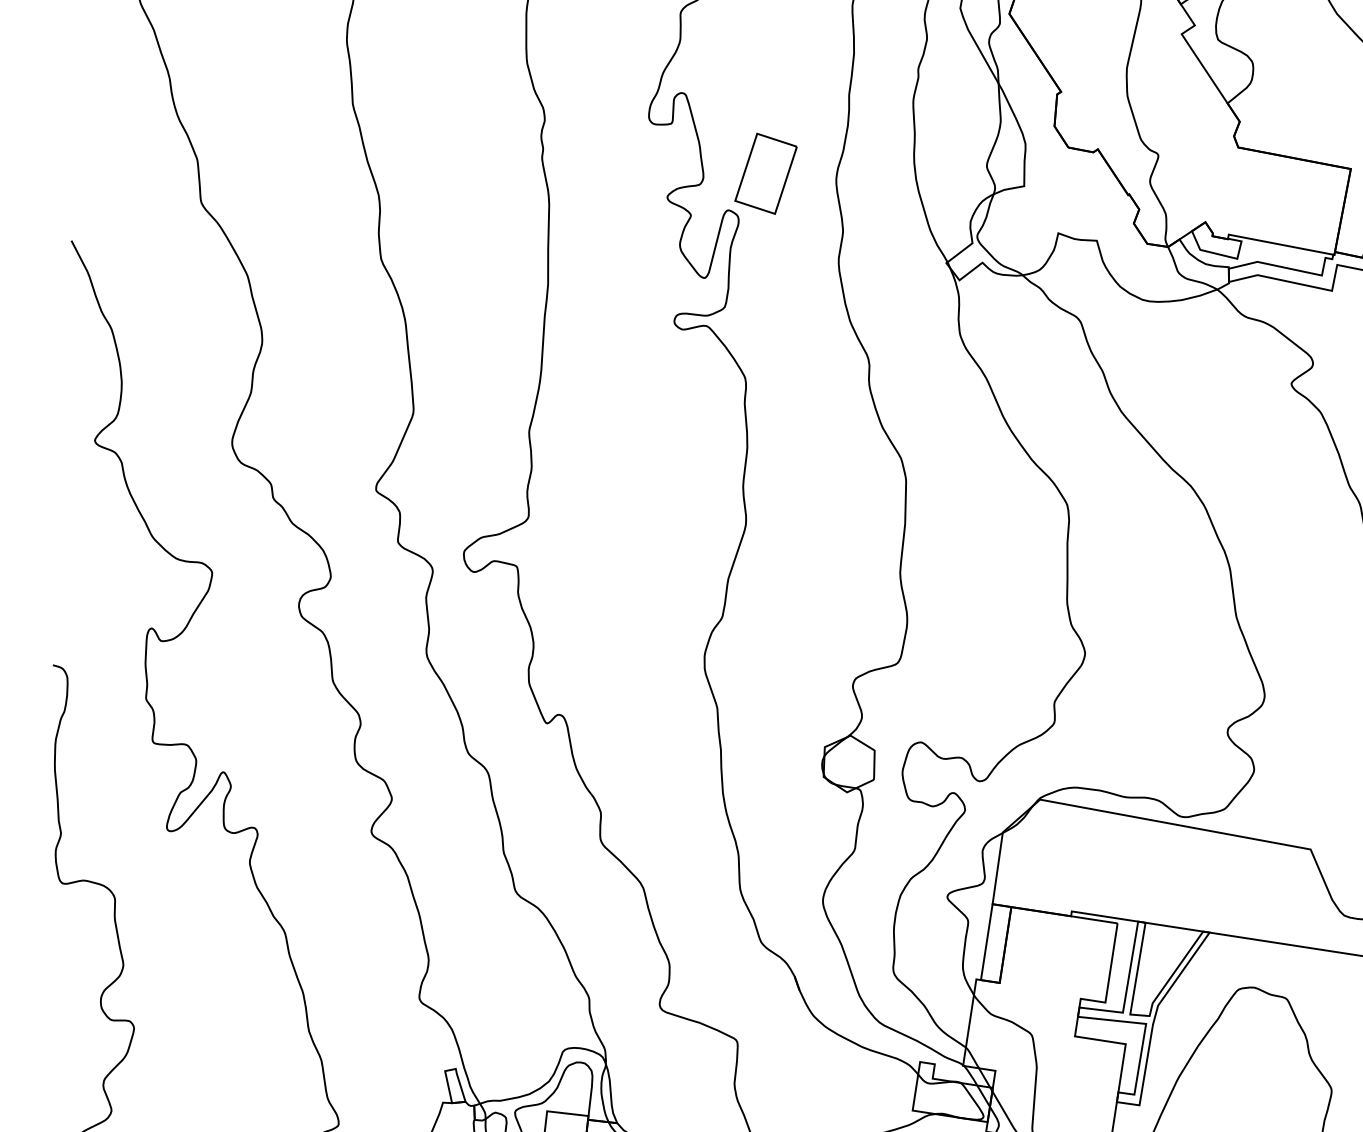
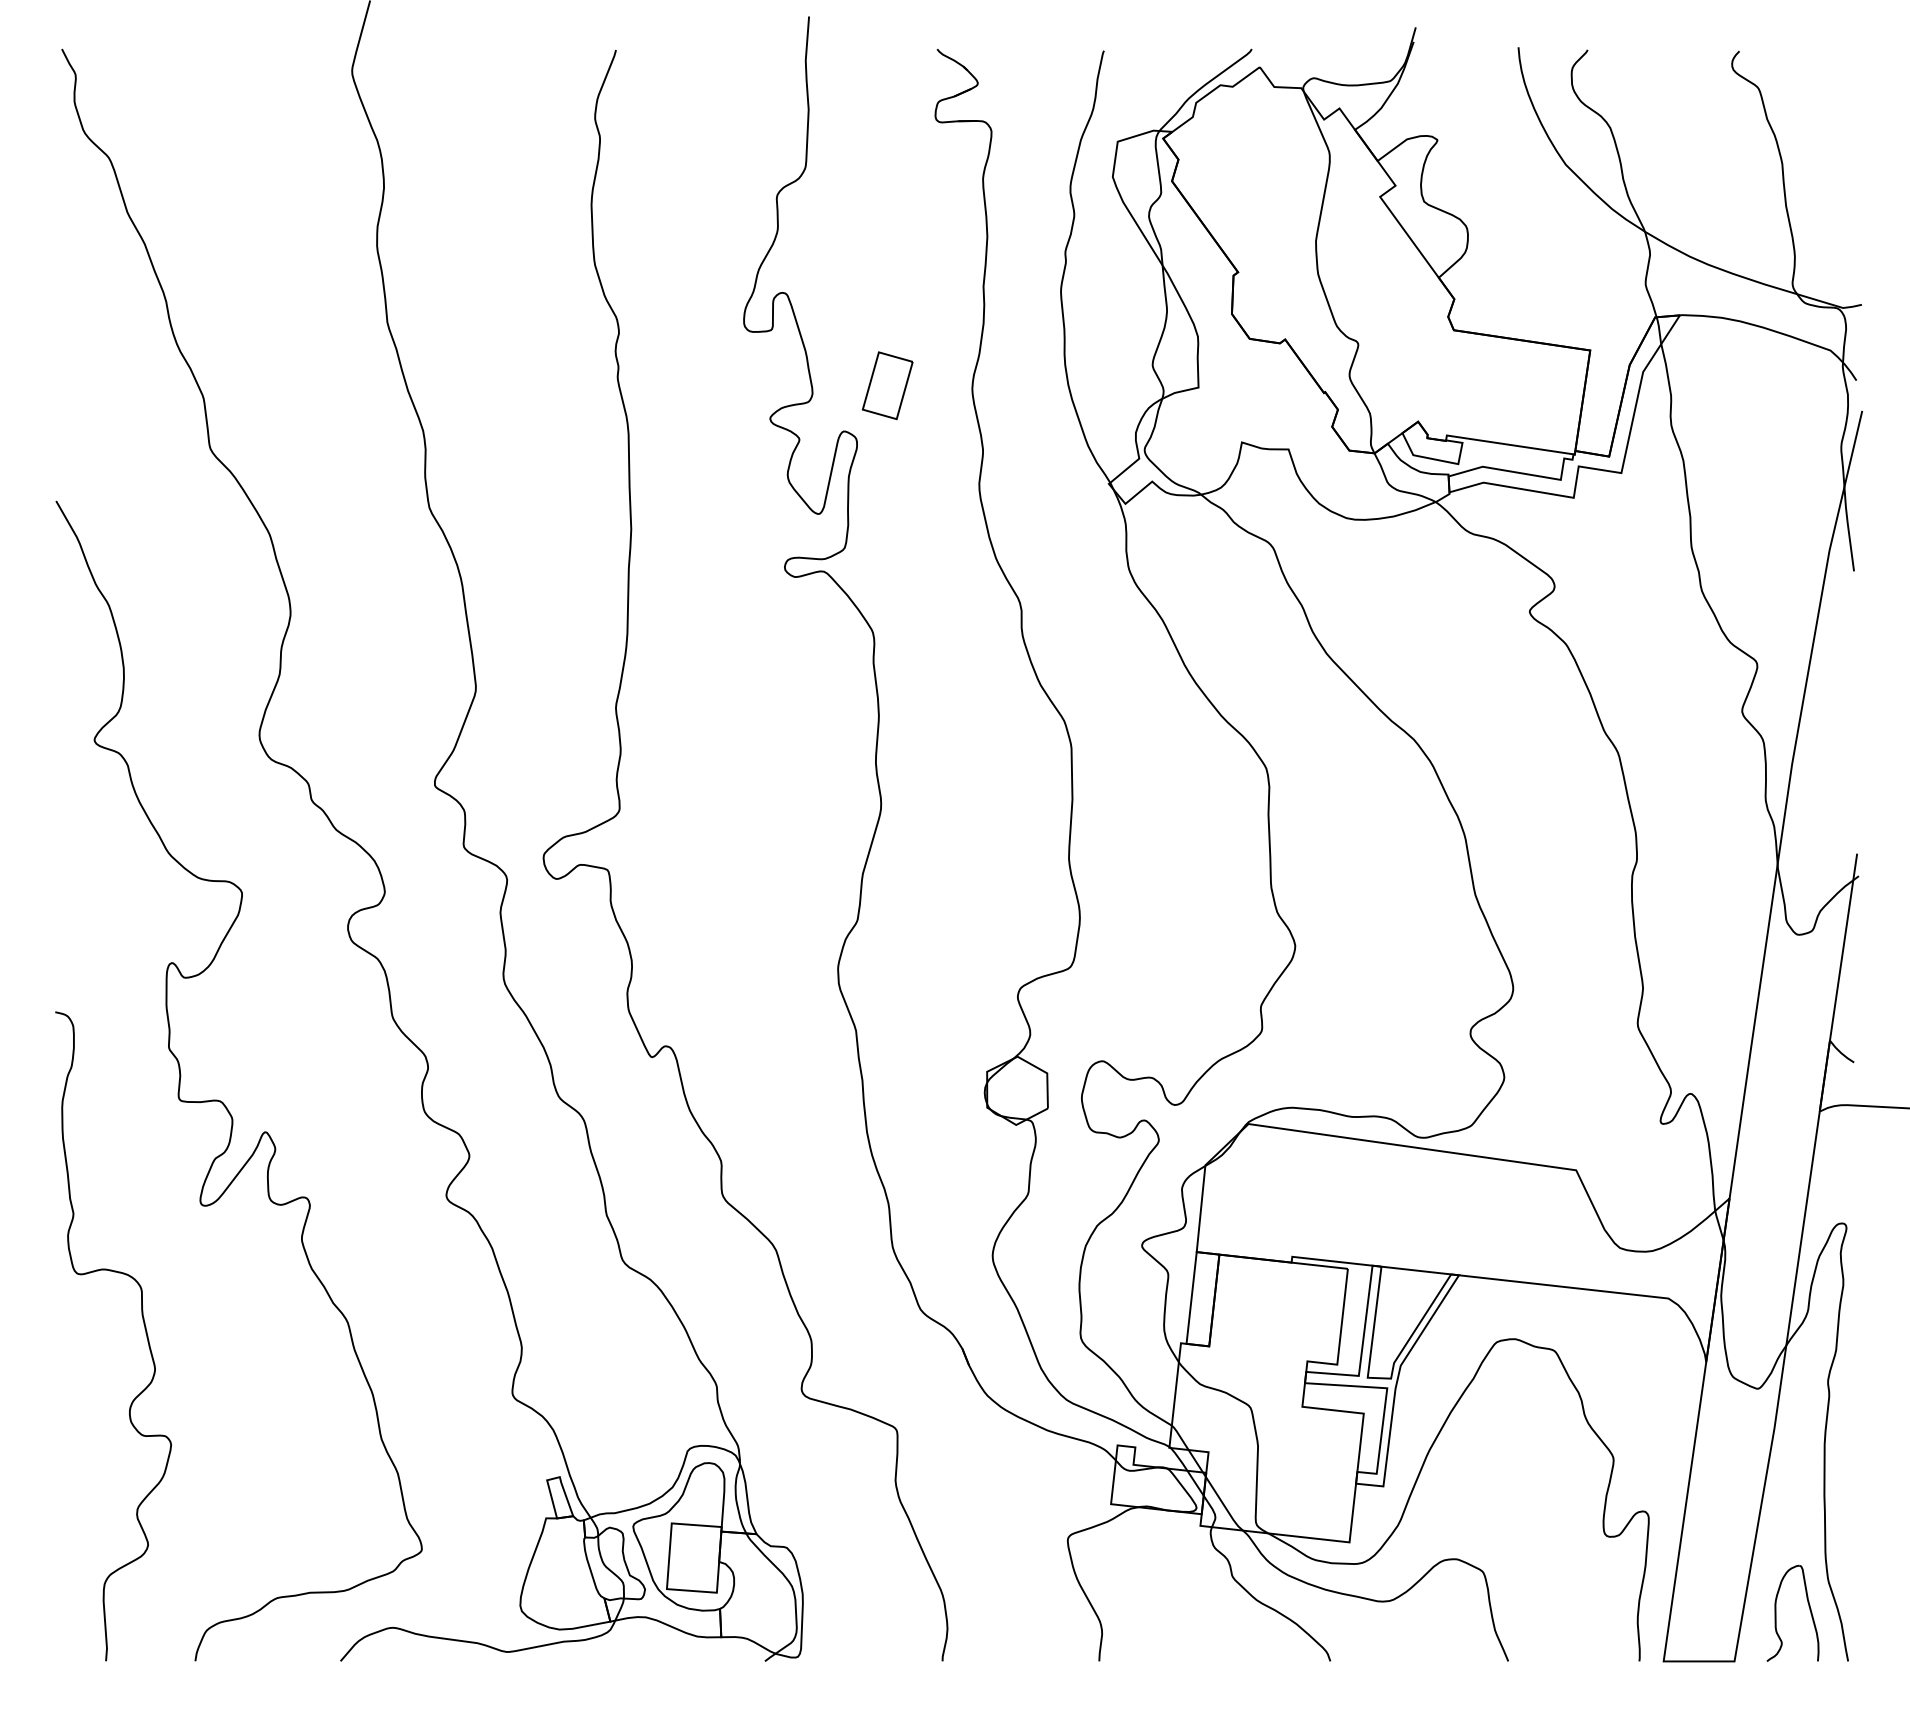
part: (765, 173) -> (887, 385), size x0.7

